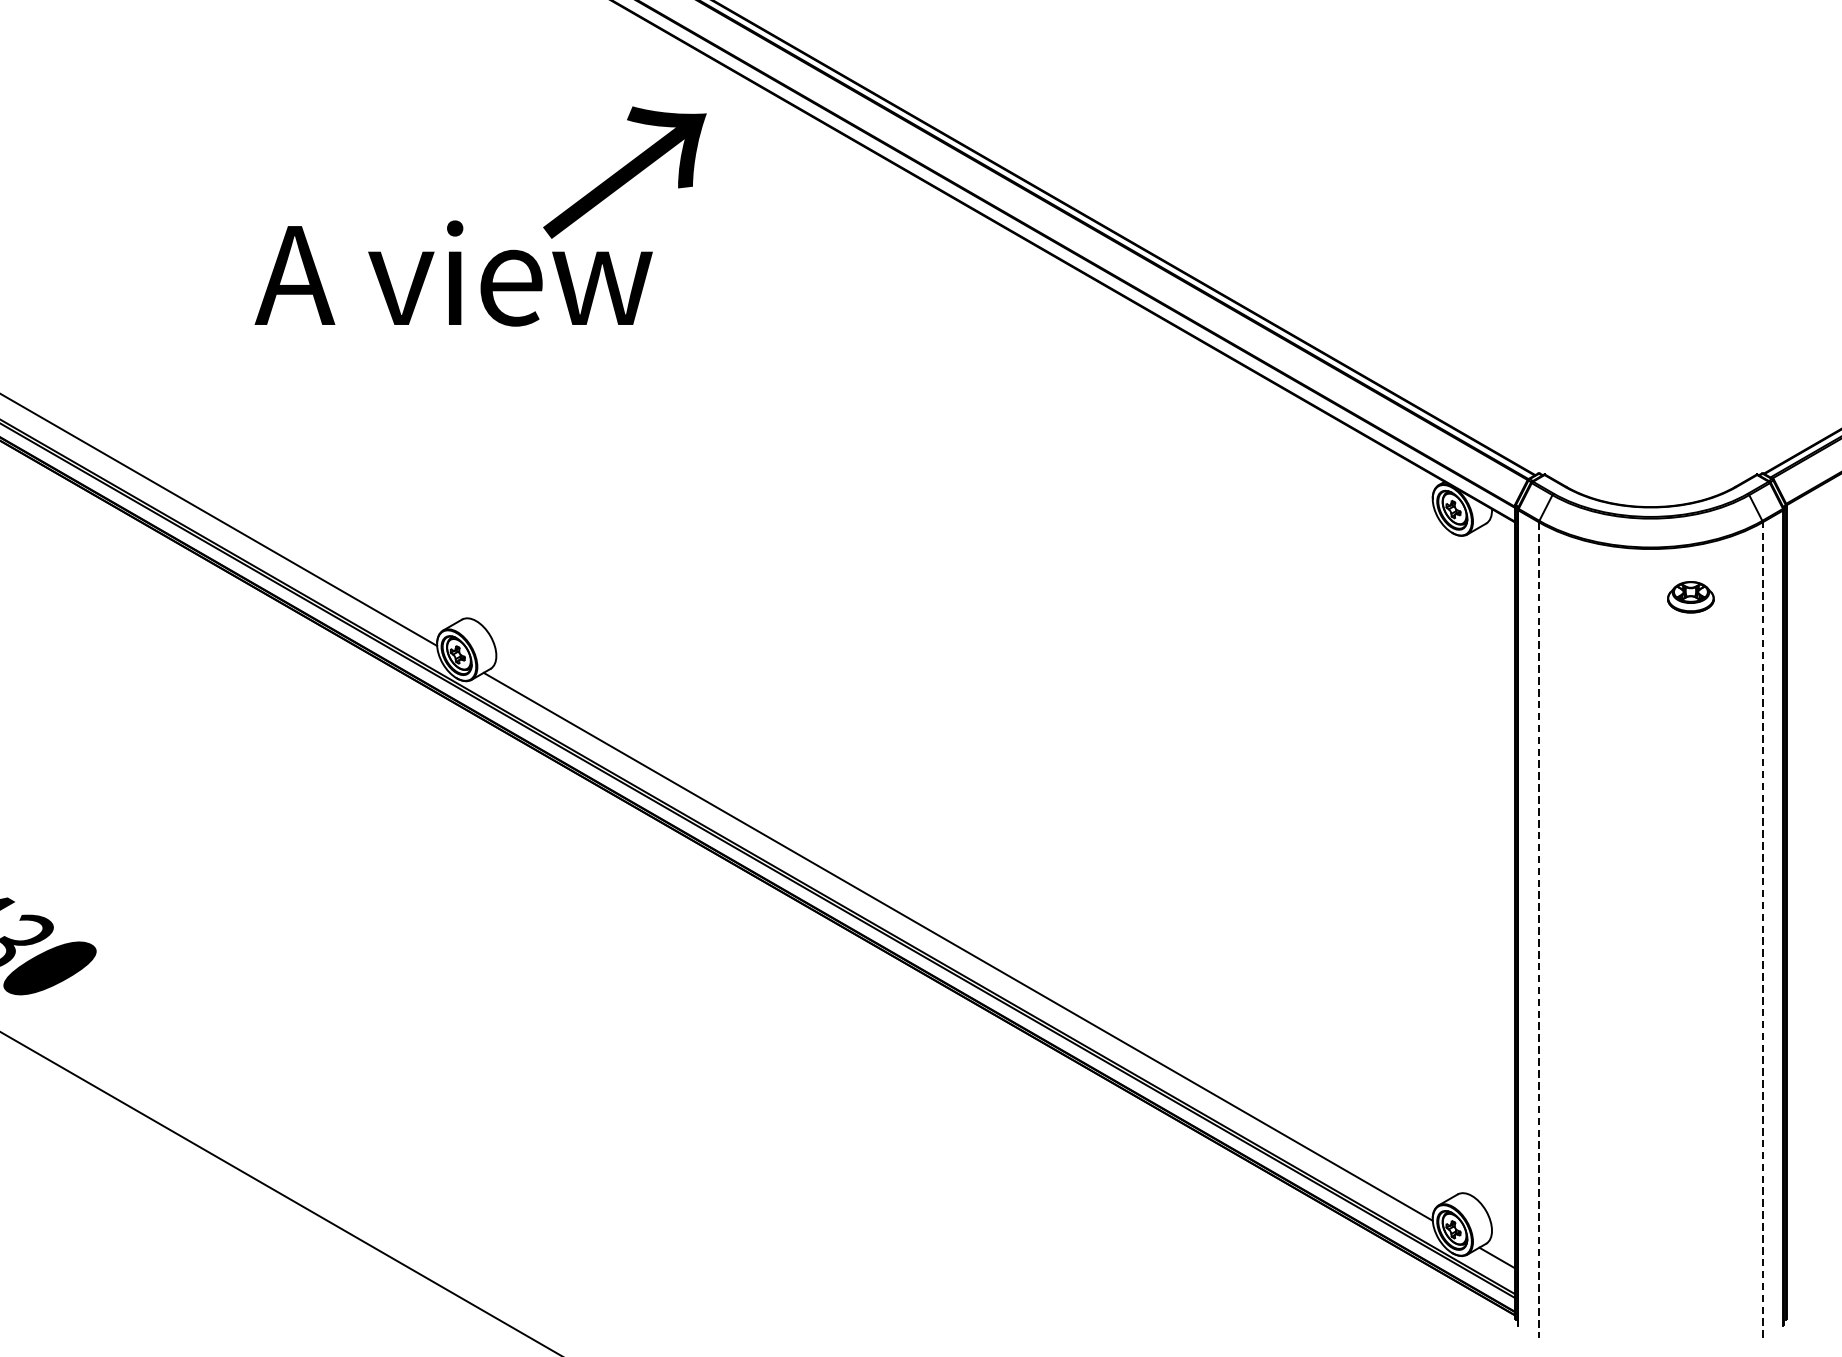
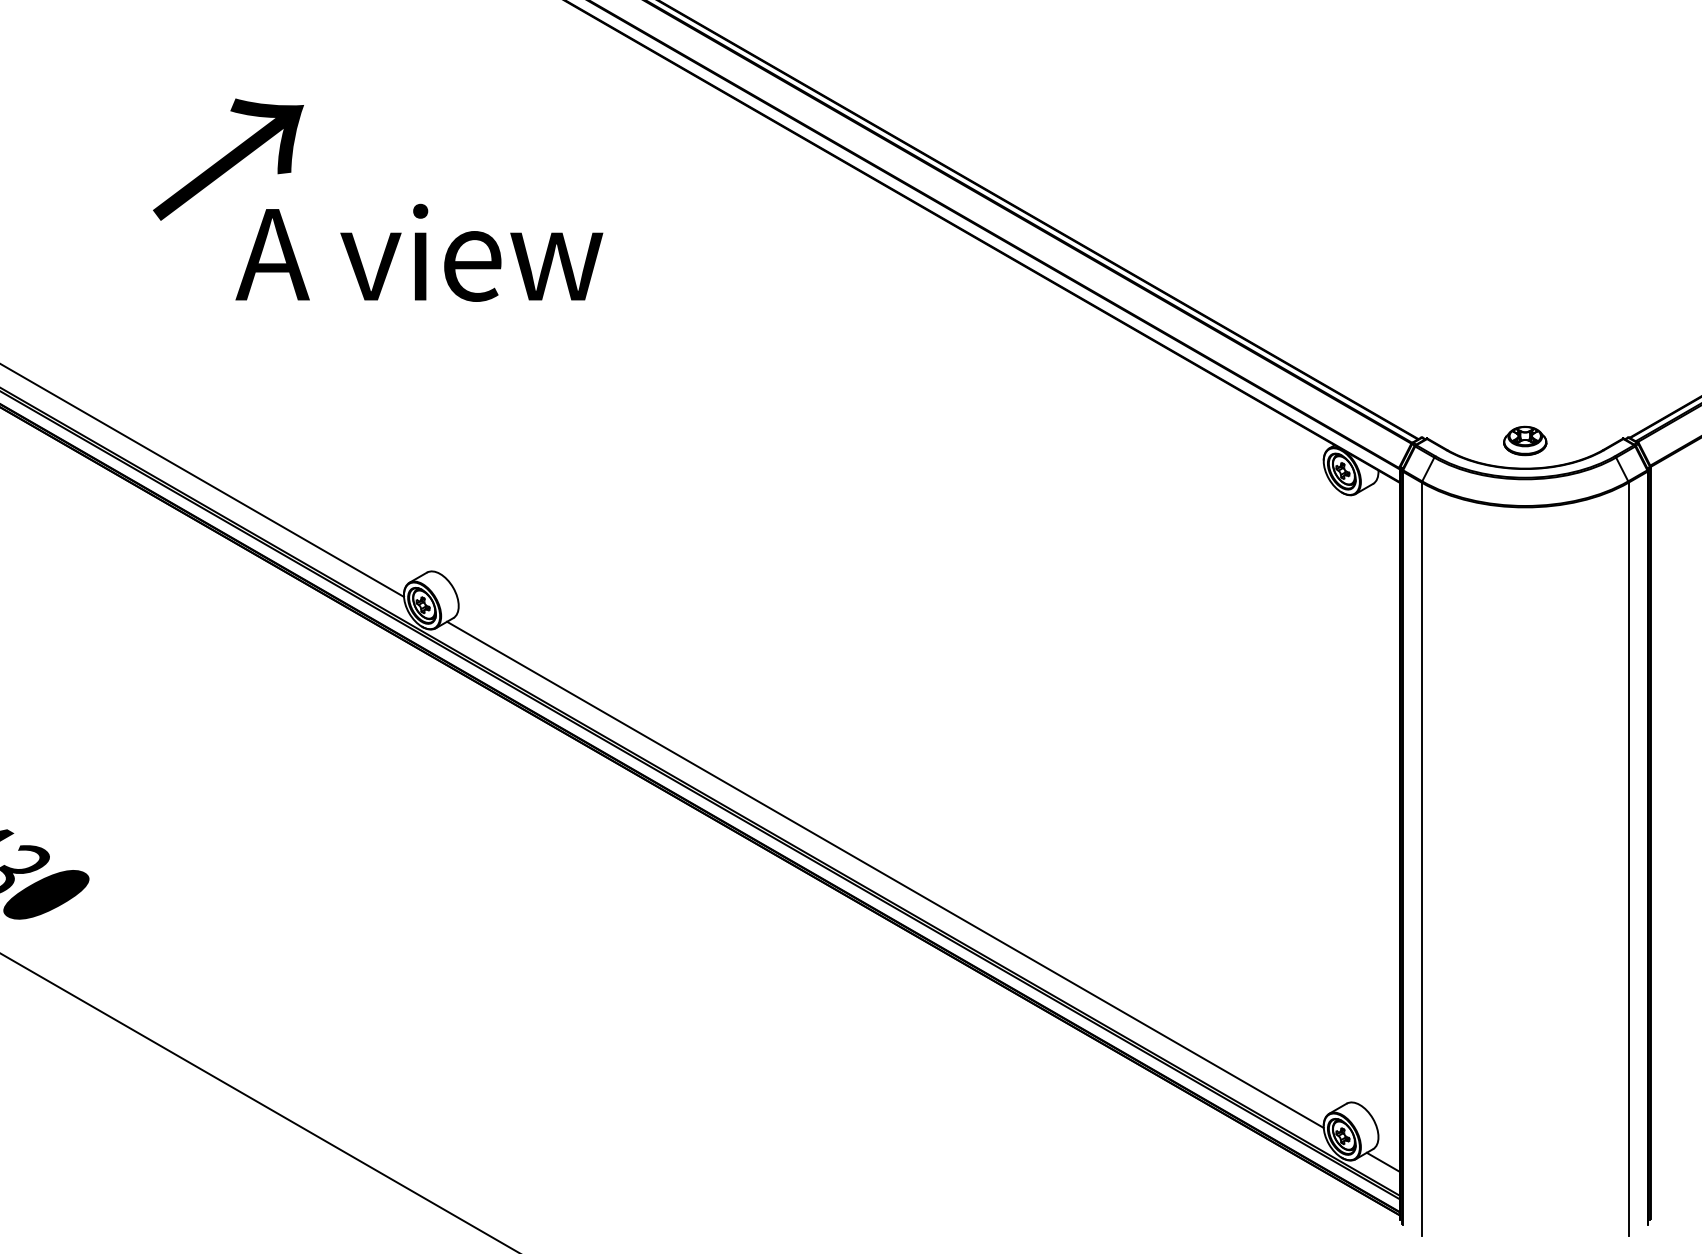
text: (624, 172) -> (228, 159), moved
part: (1691, 596) -> (1525, 440), moved
line: (1538, 930) -> (1421, 859), dashed -> solid
line: (1762, 930) -> (1628, 859), dashed -> solid

